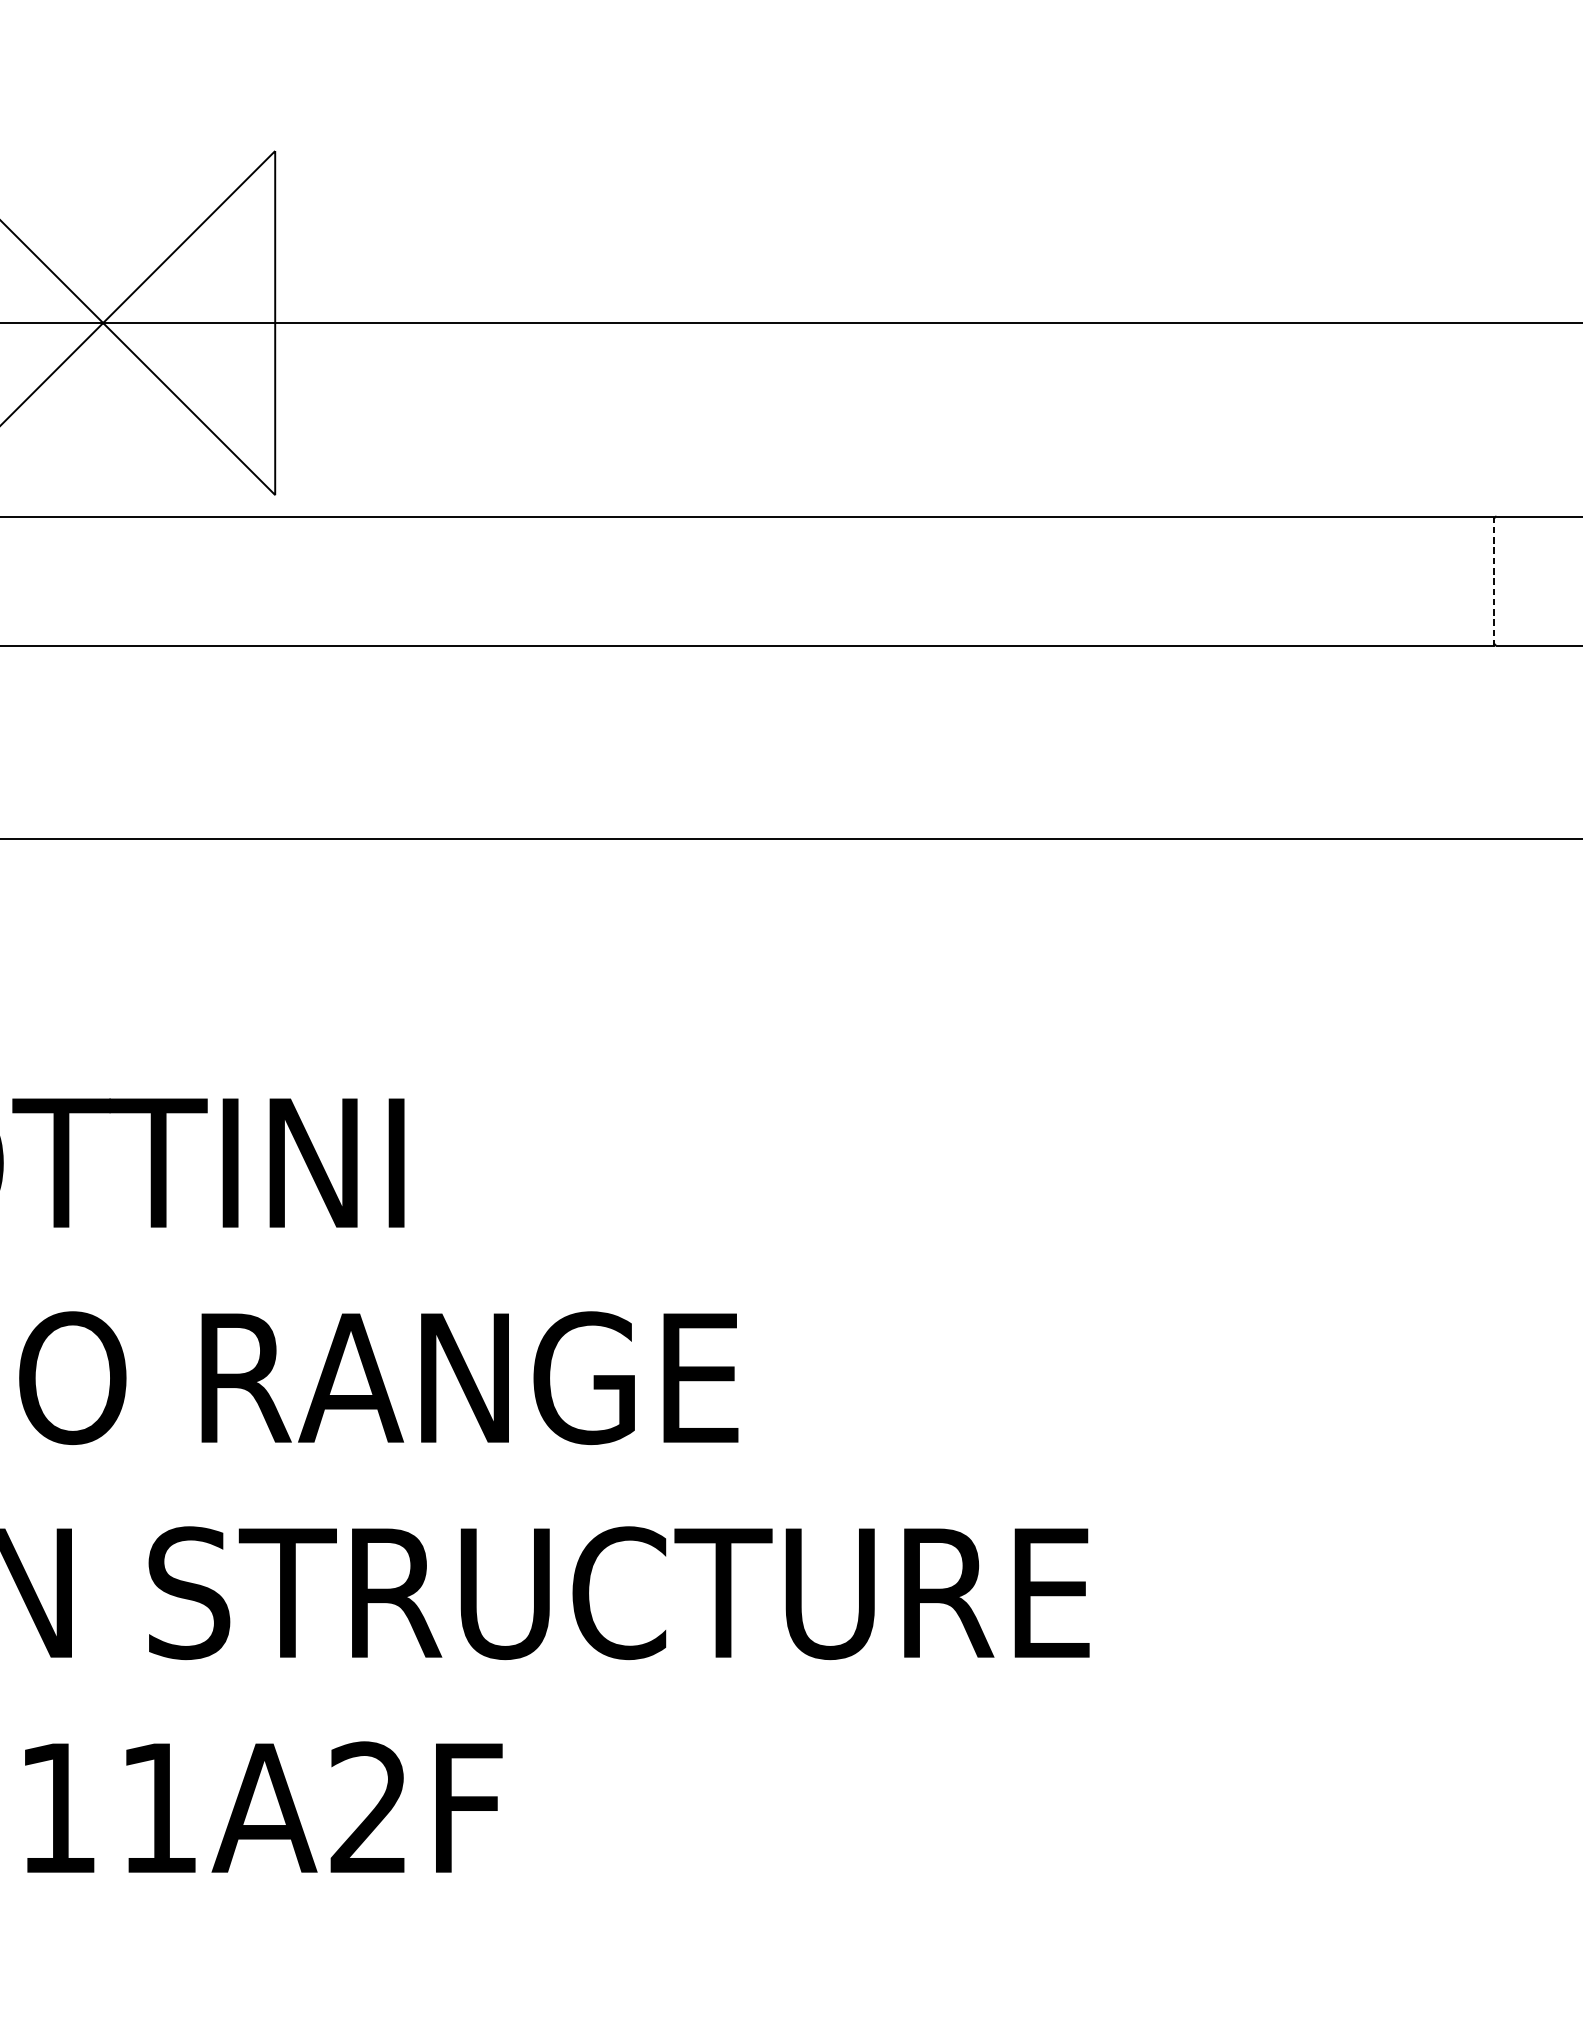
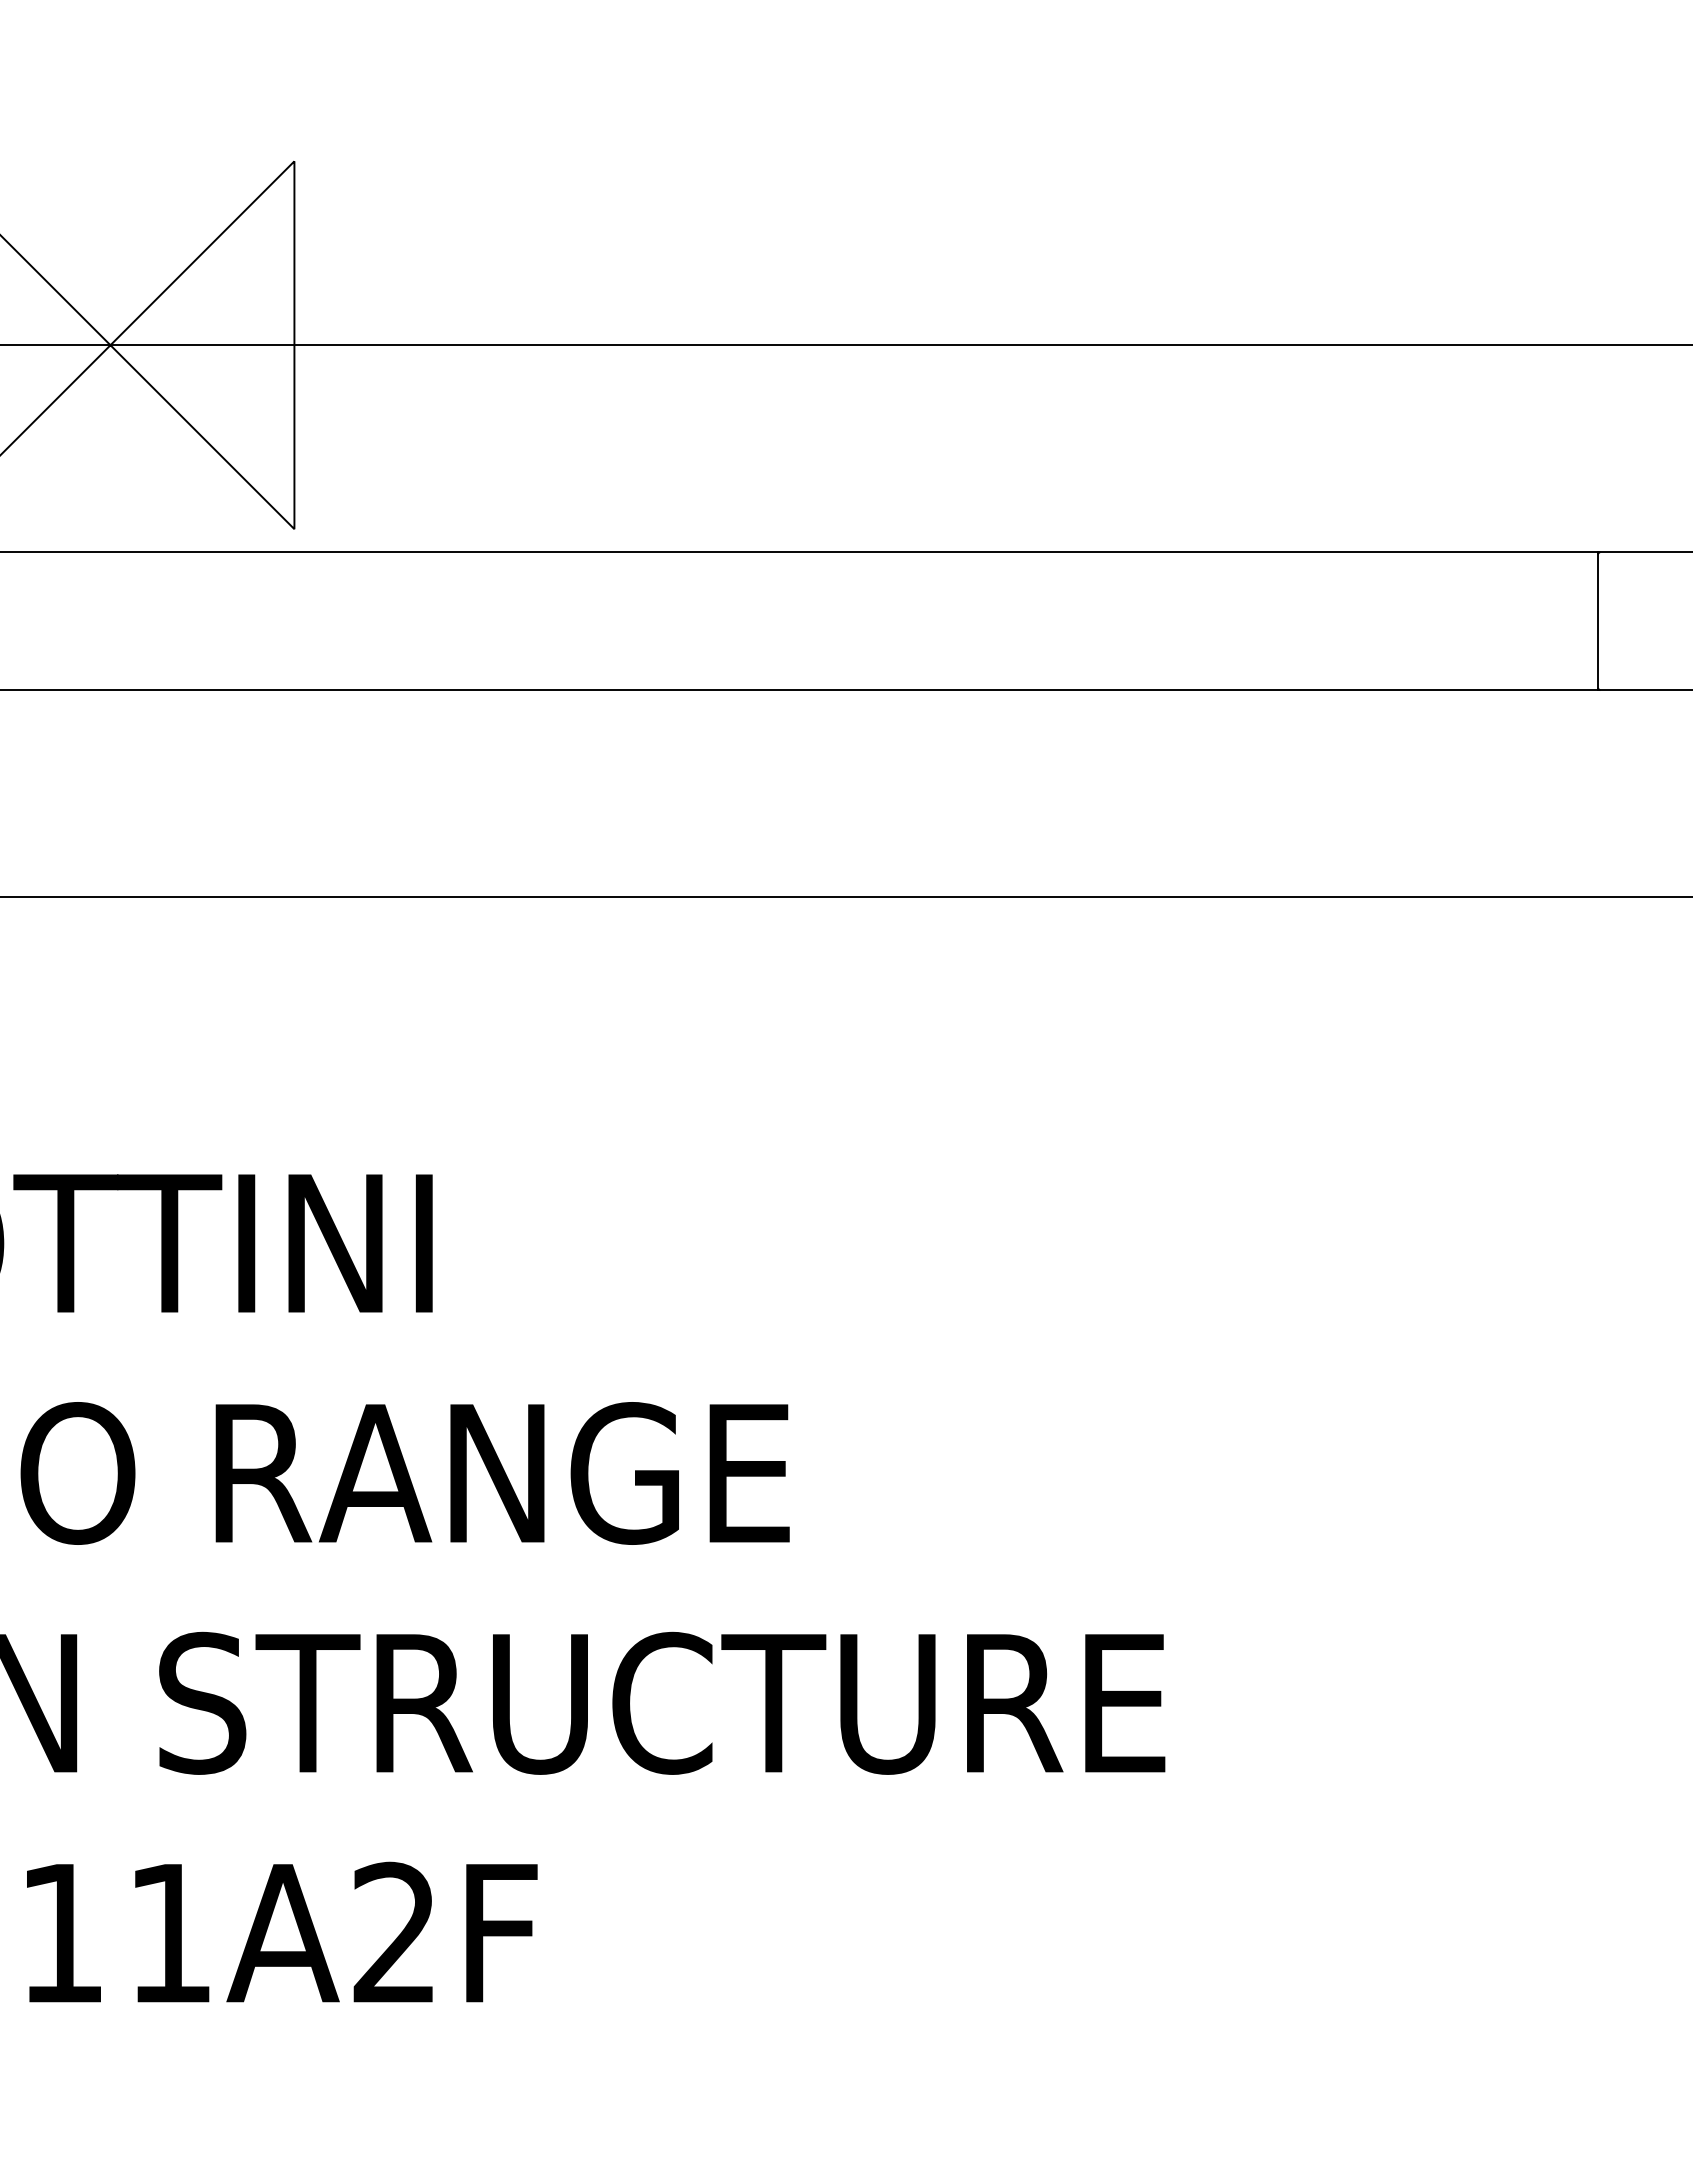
line: (1494, 581) -> (1598, 621), dashed -> solid

